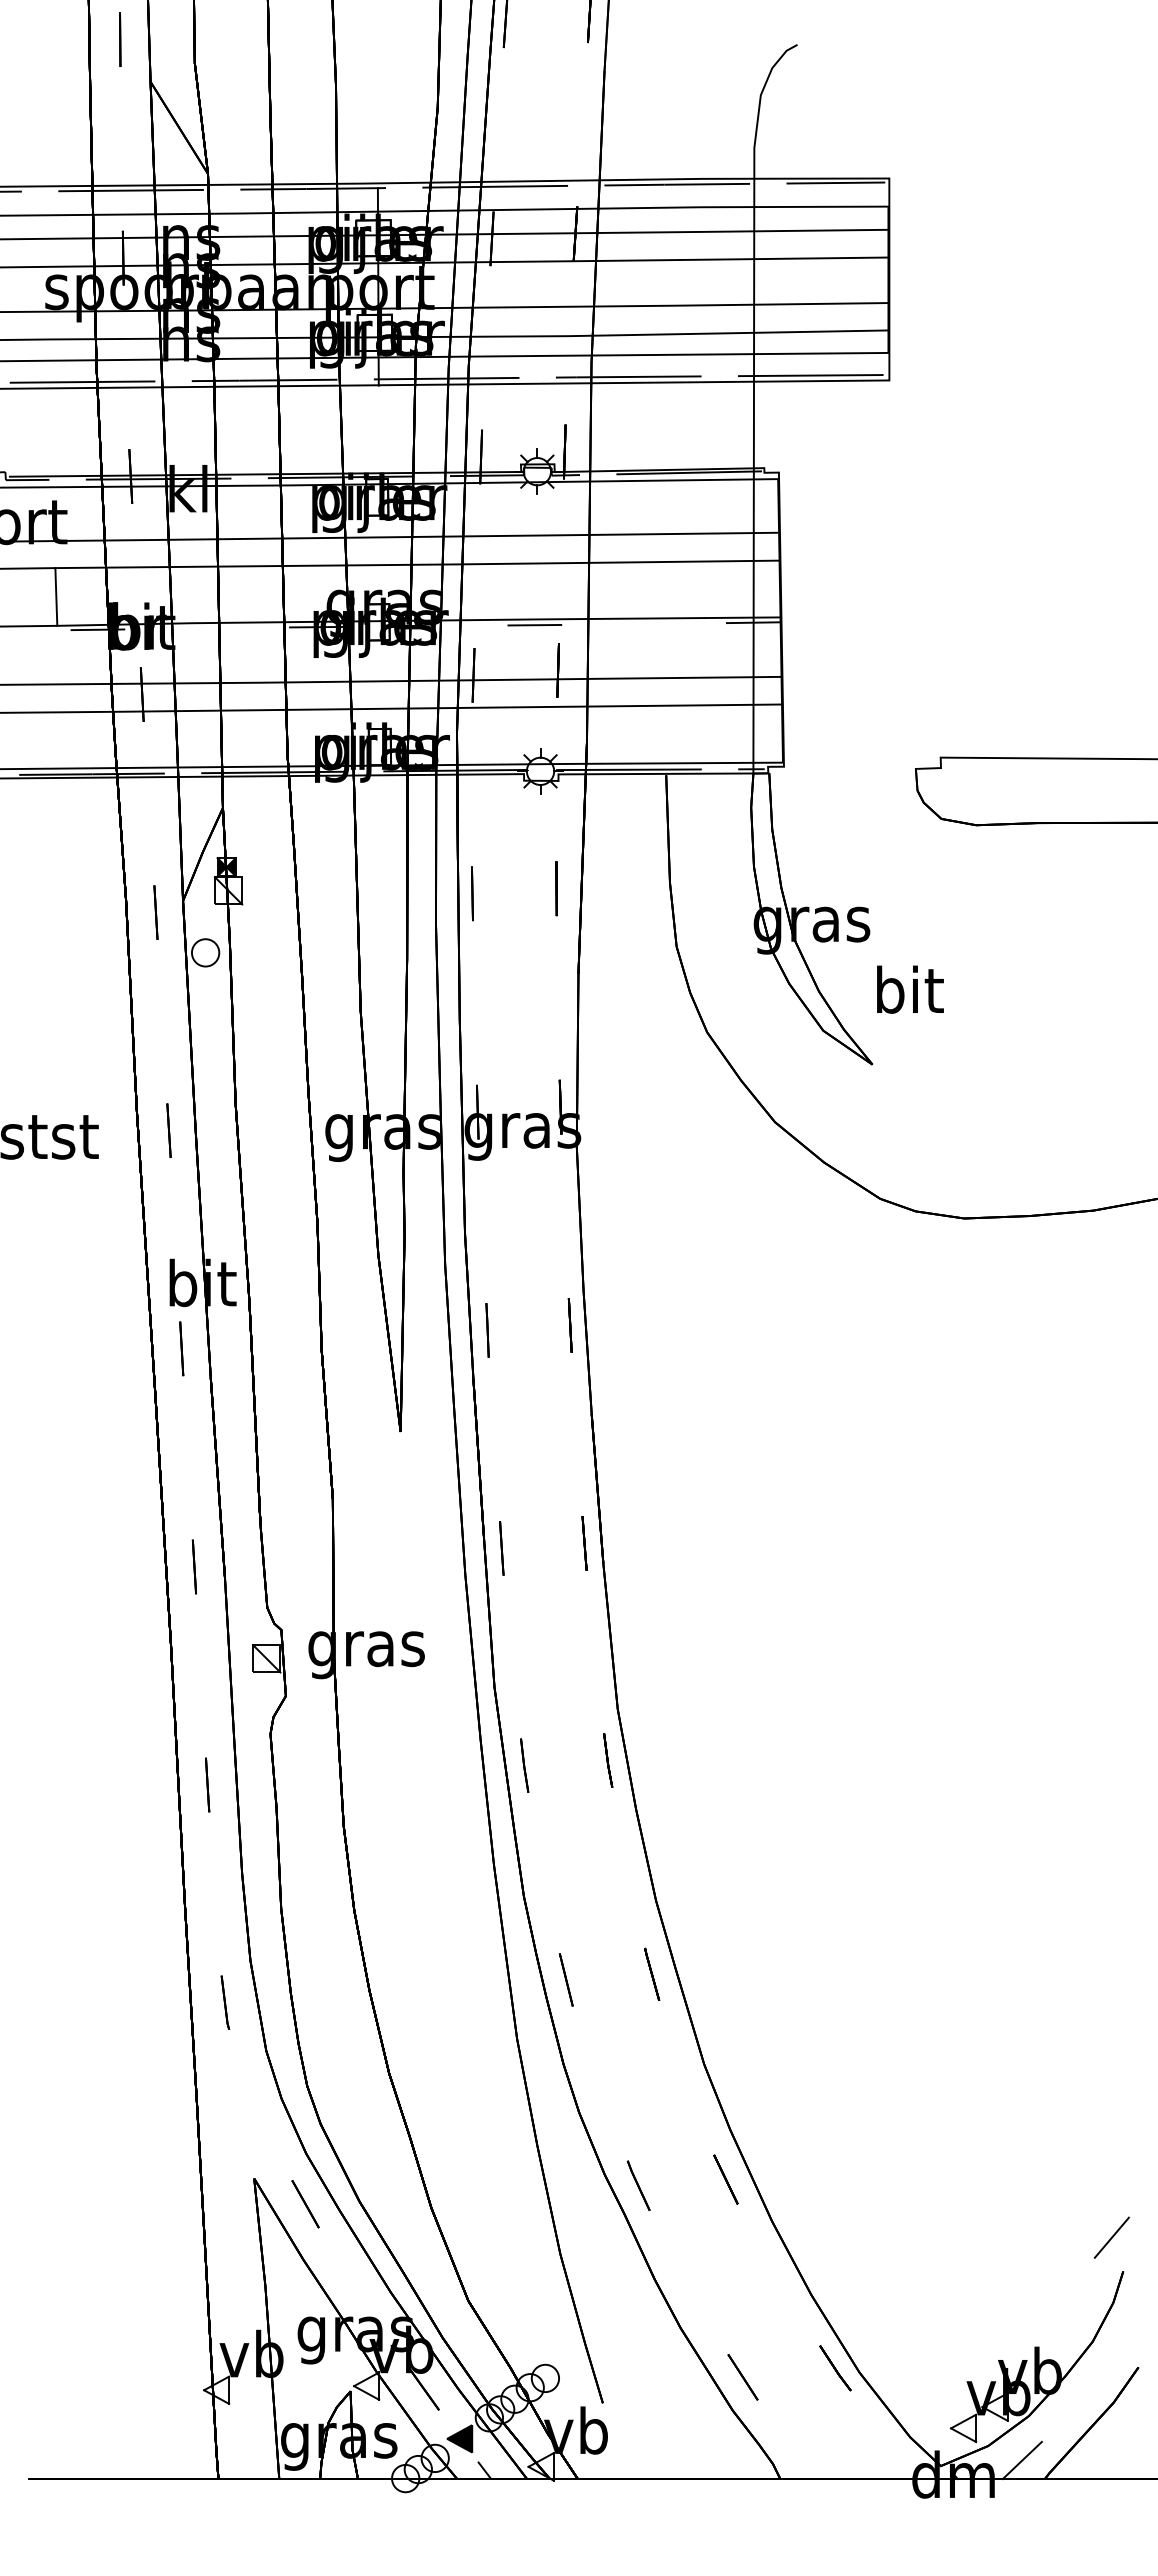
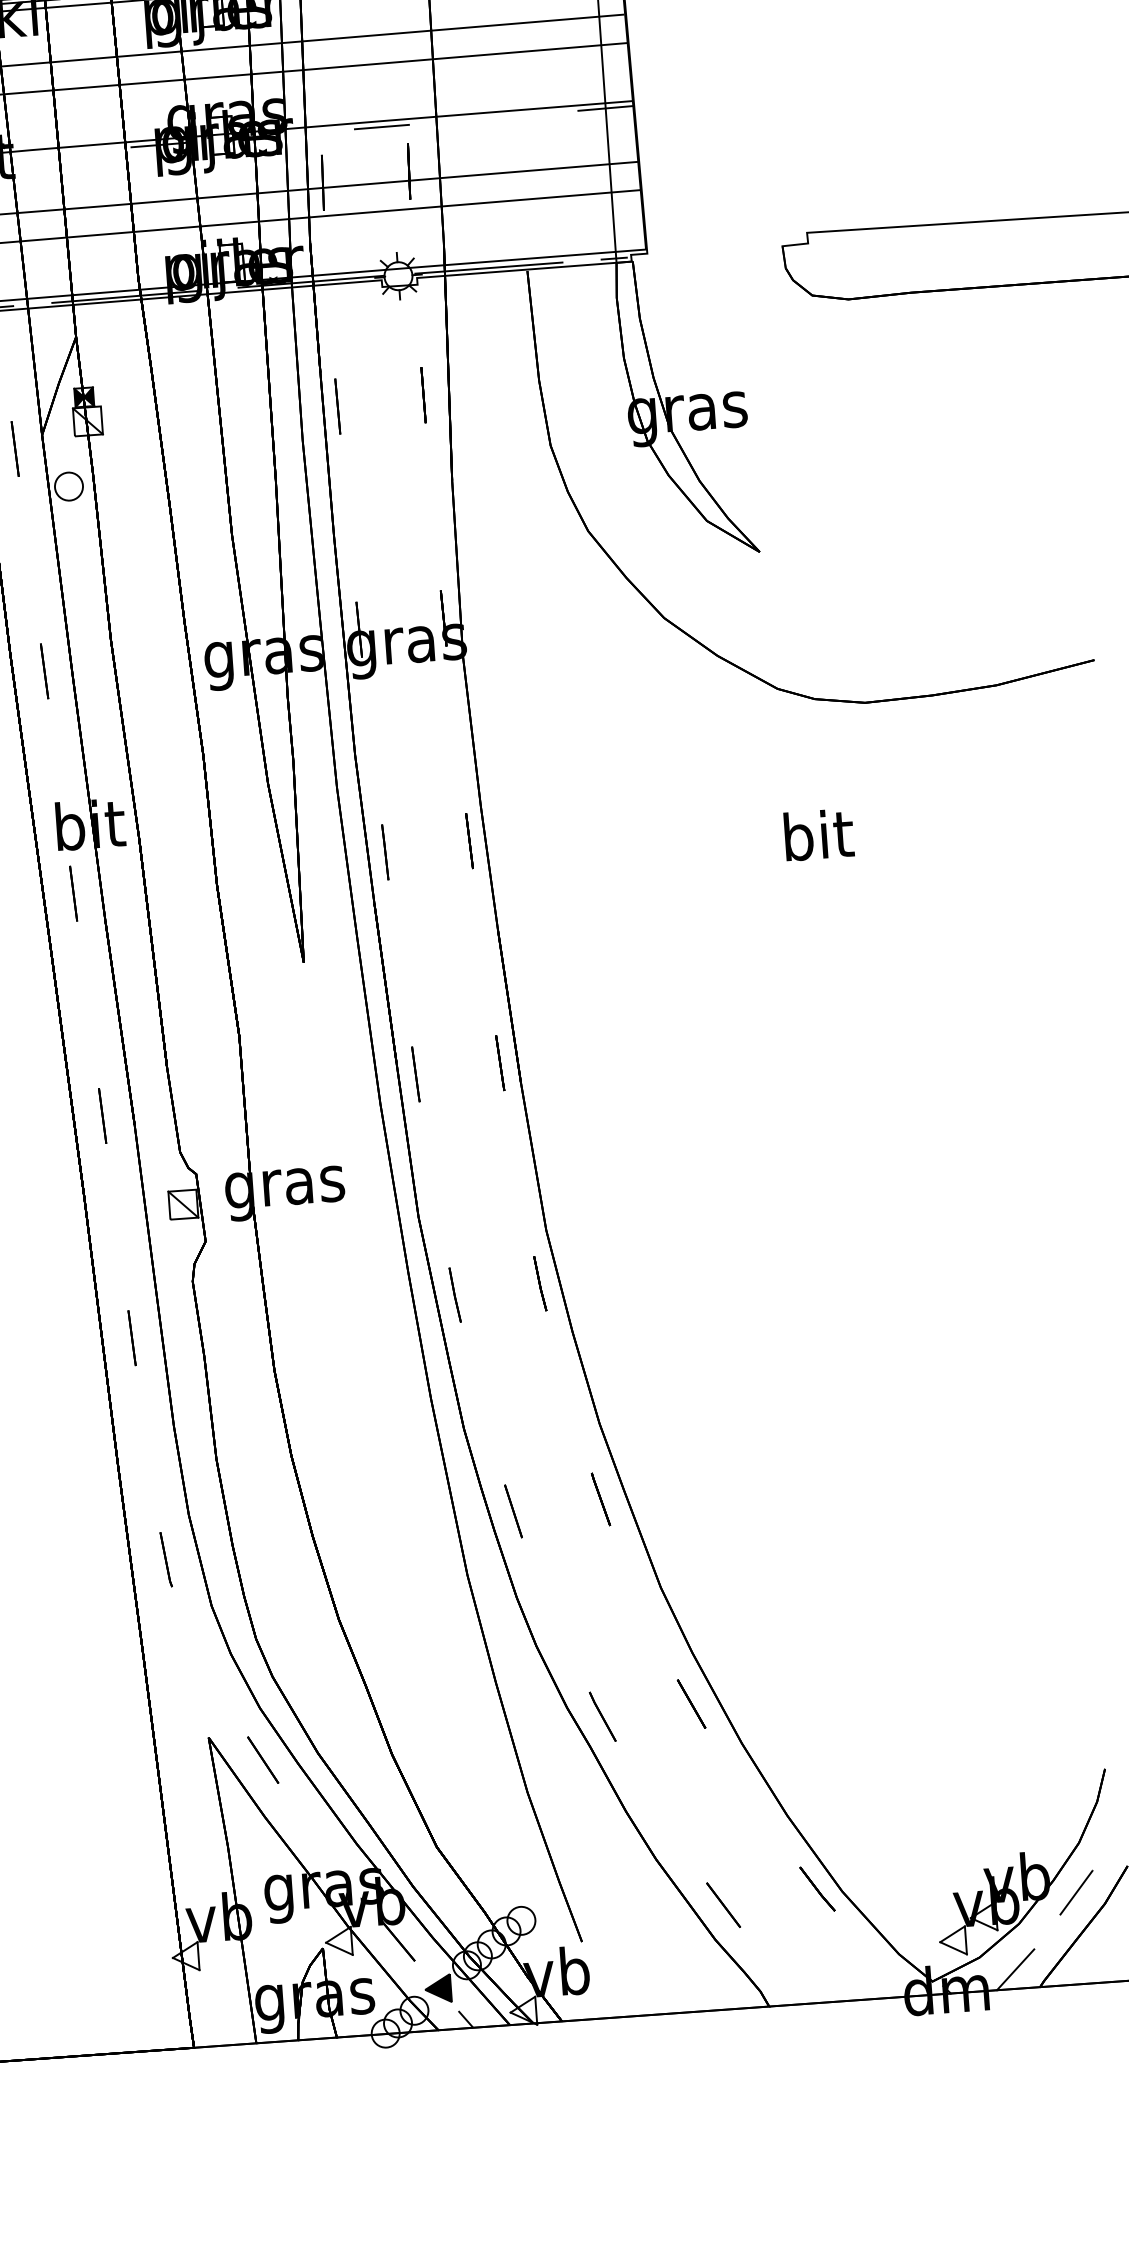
text: (910, 989) -> (819, 834), moved
line: (1111, 2237) -> (1076, 1892), moved

